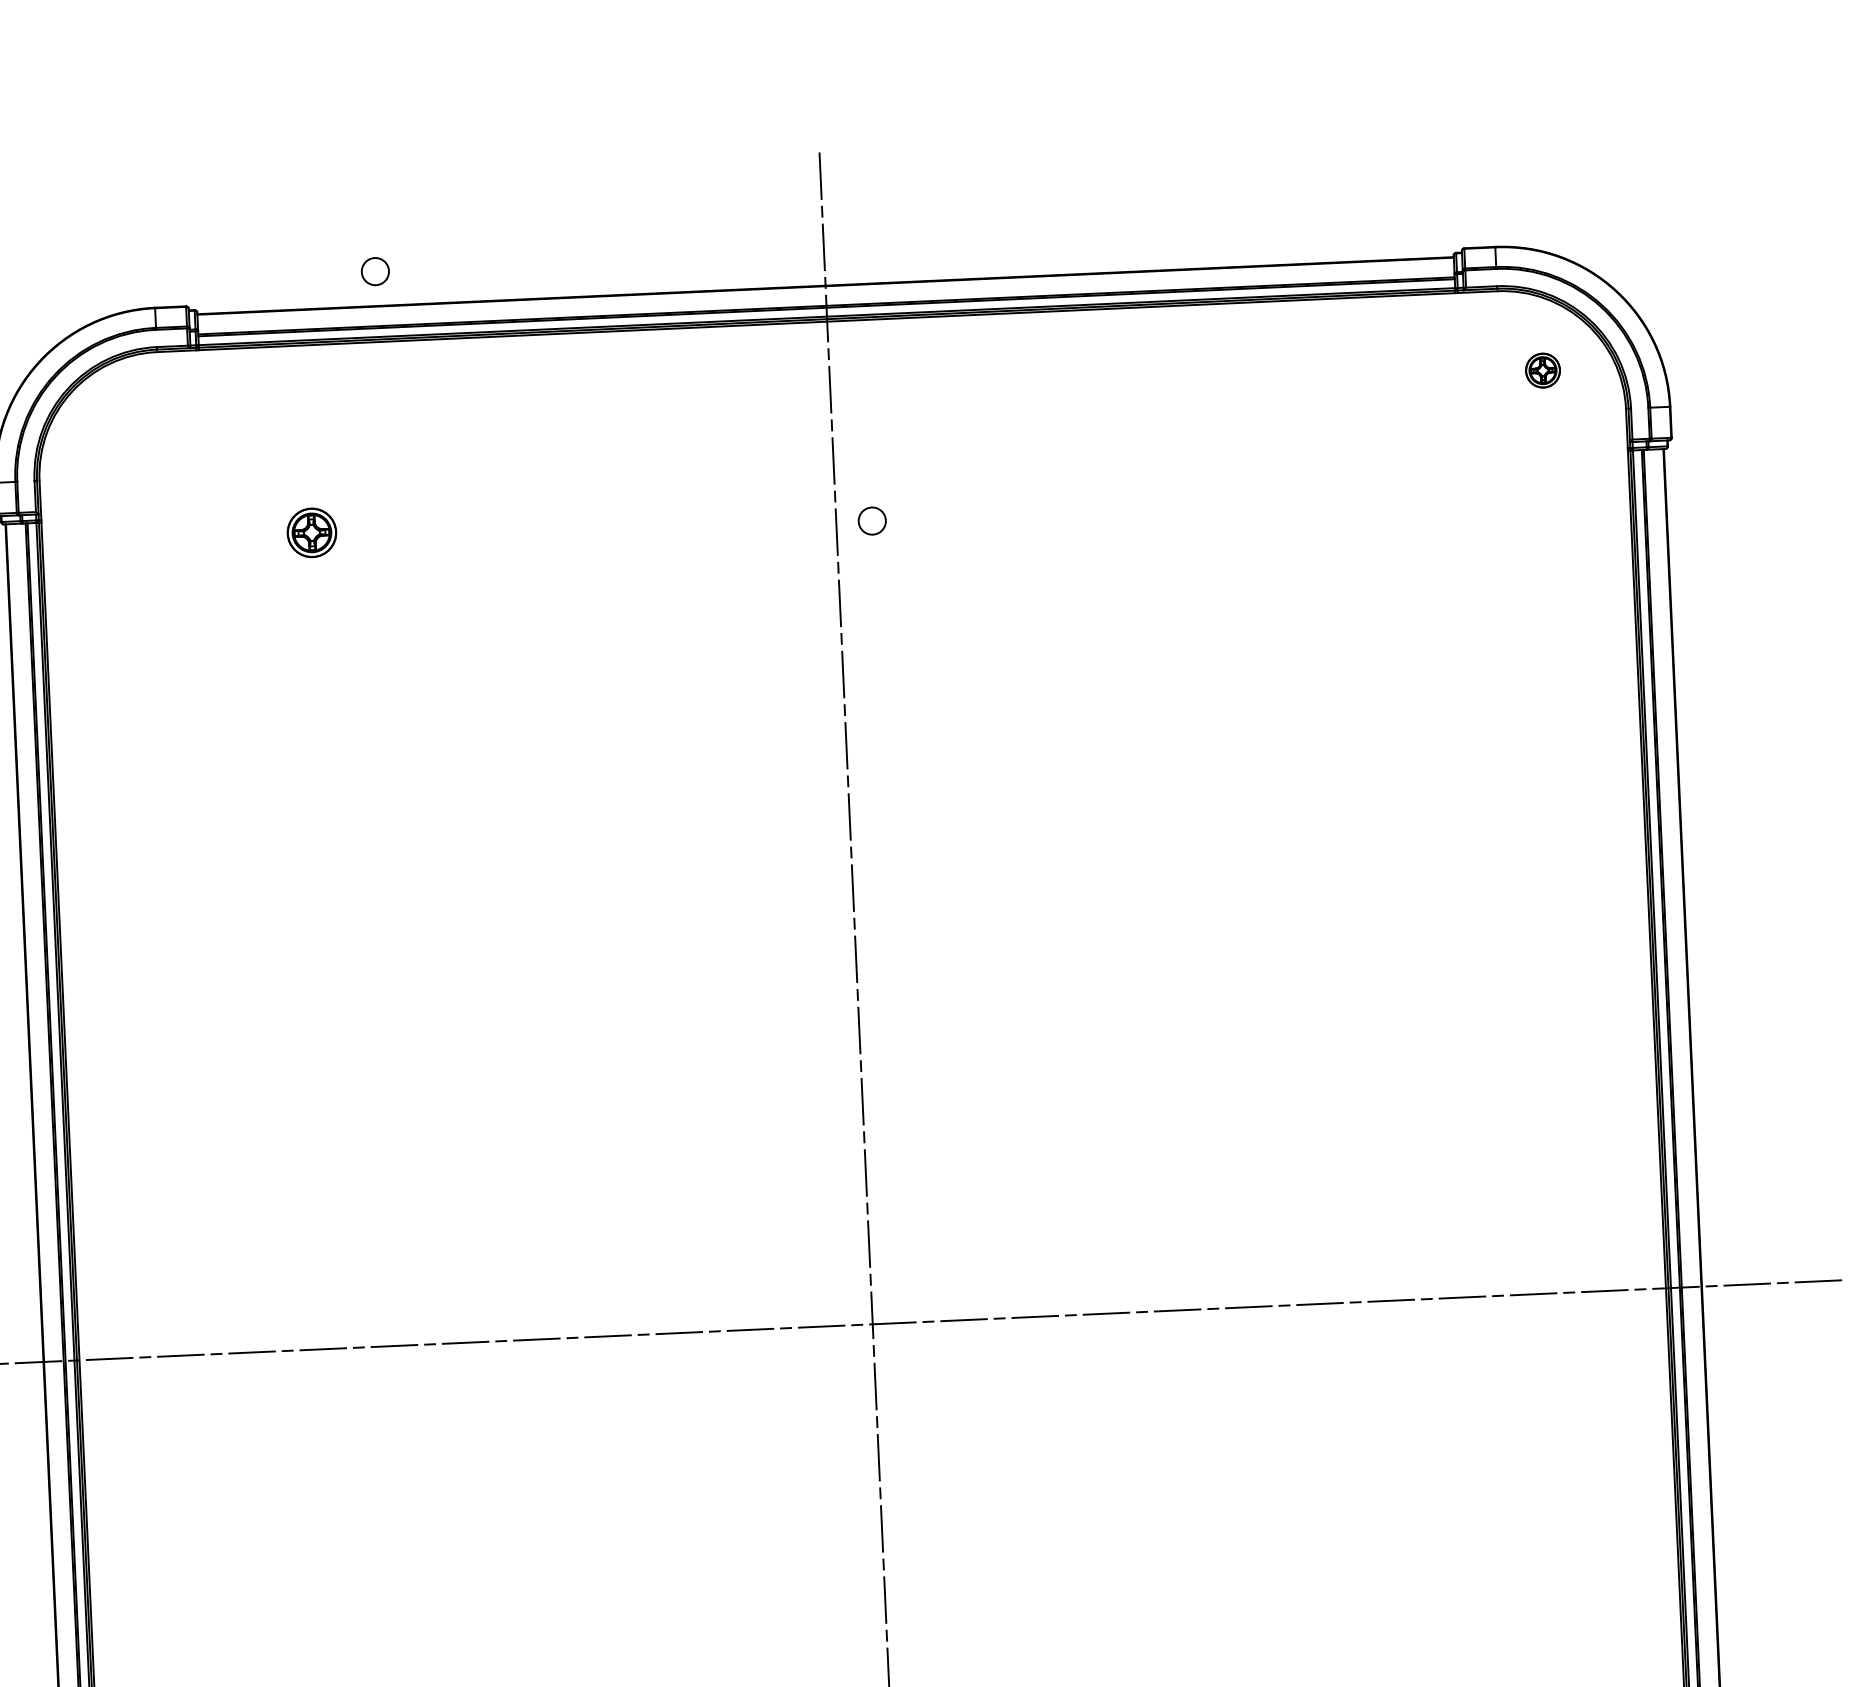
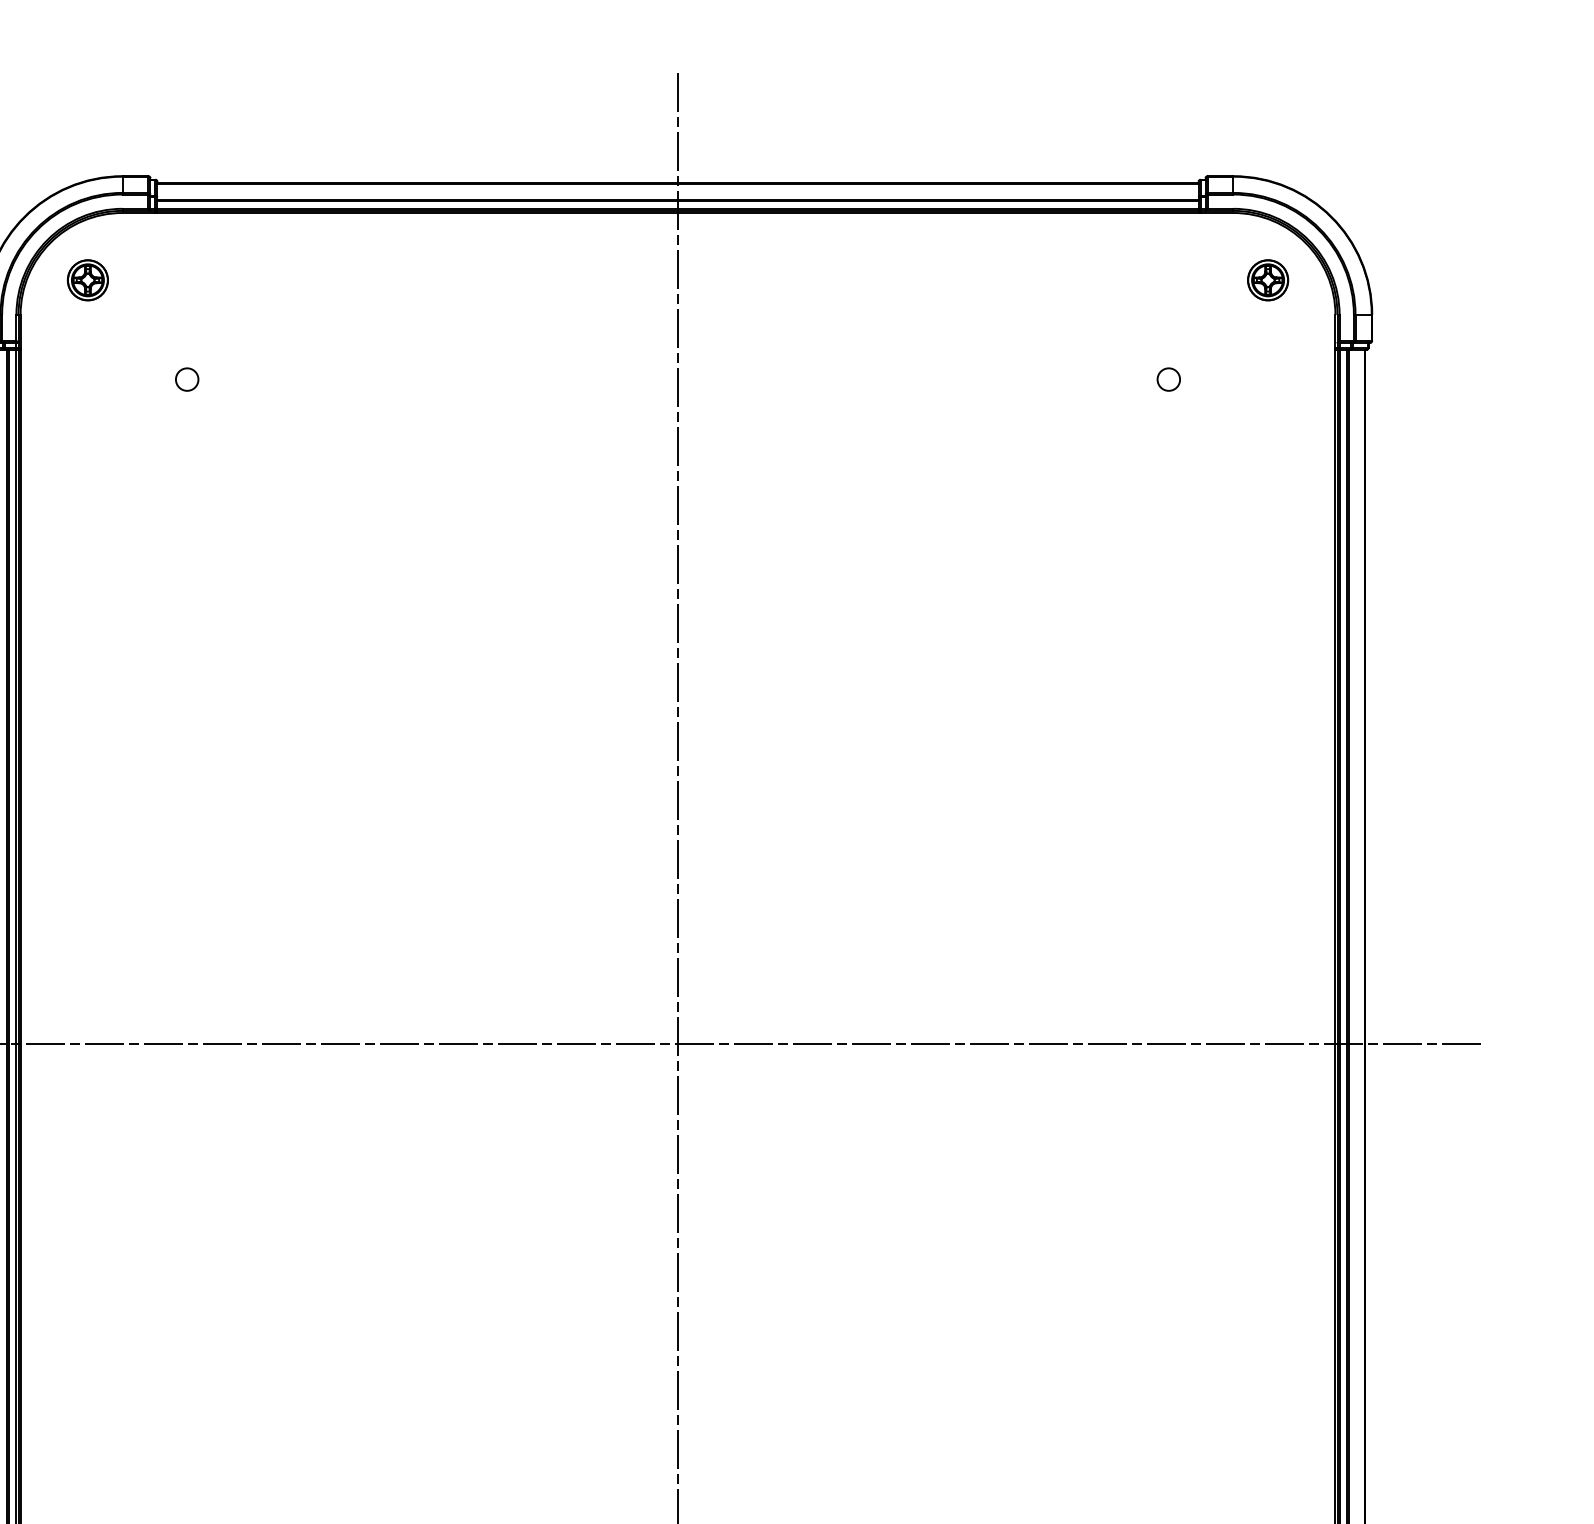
circle: (375, 271) -> (187, 379), moved
part: (1543, 370) -> (1268, 280), size x1.43
circle: (871, 520) -> (1168, 379), moved
part: (311, 533) -> (87, 280), moved

